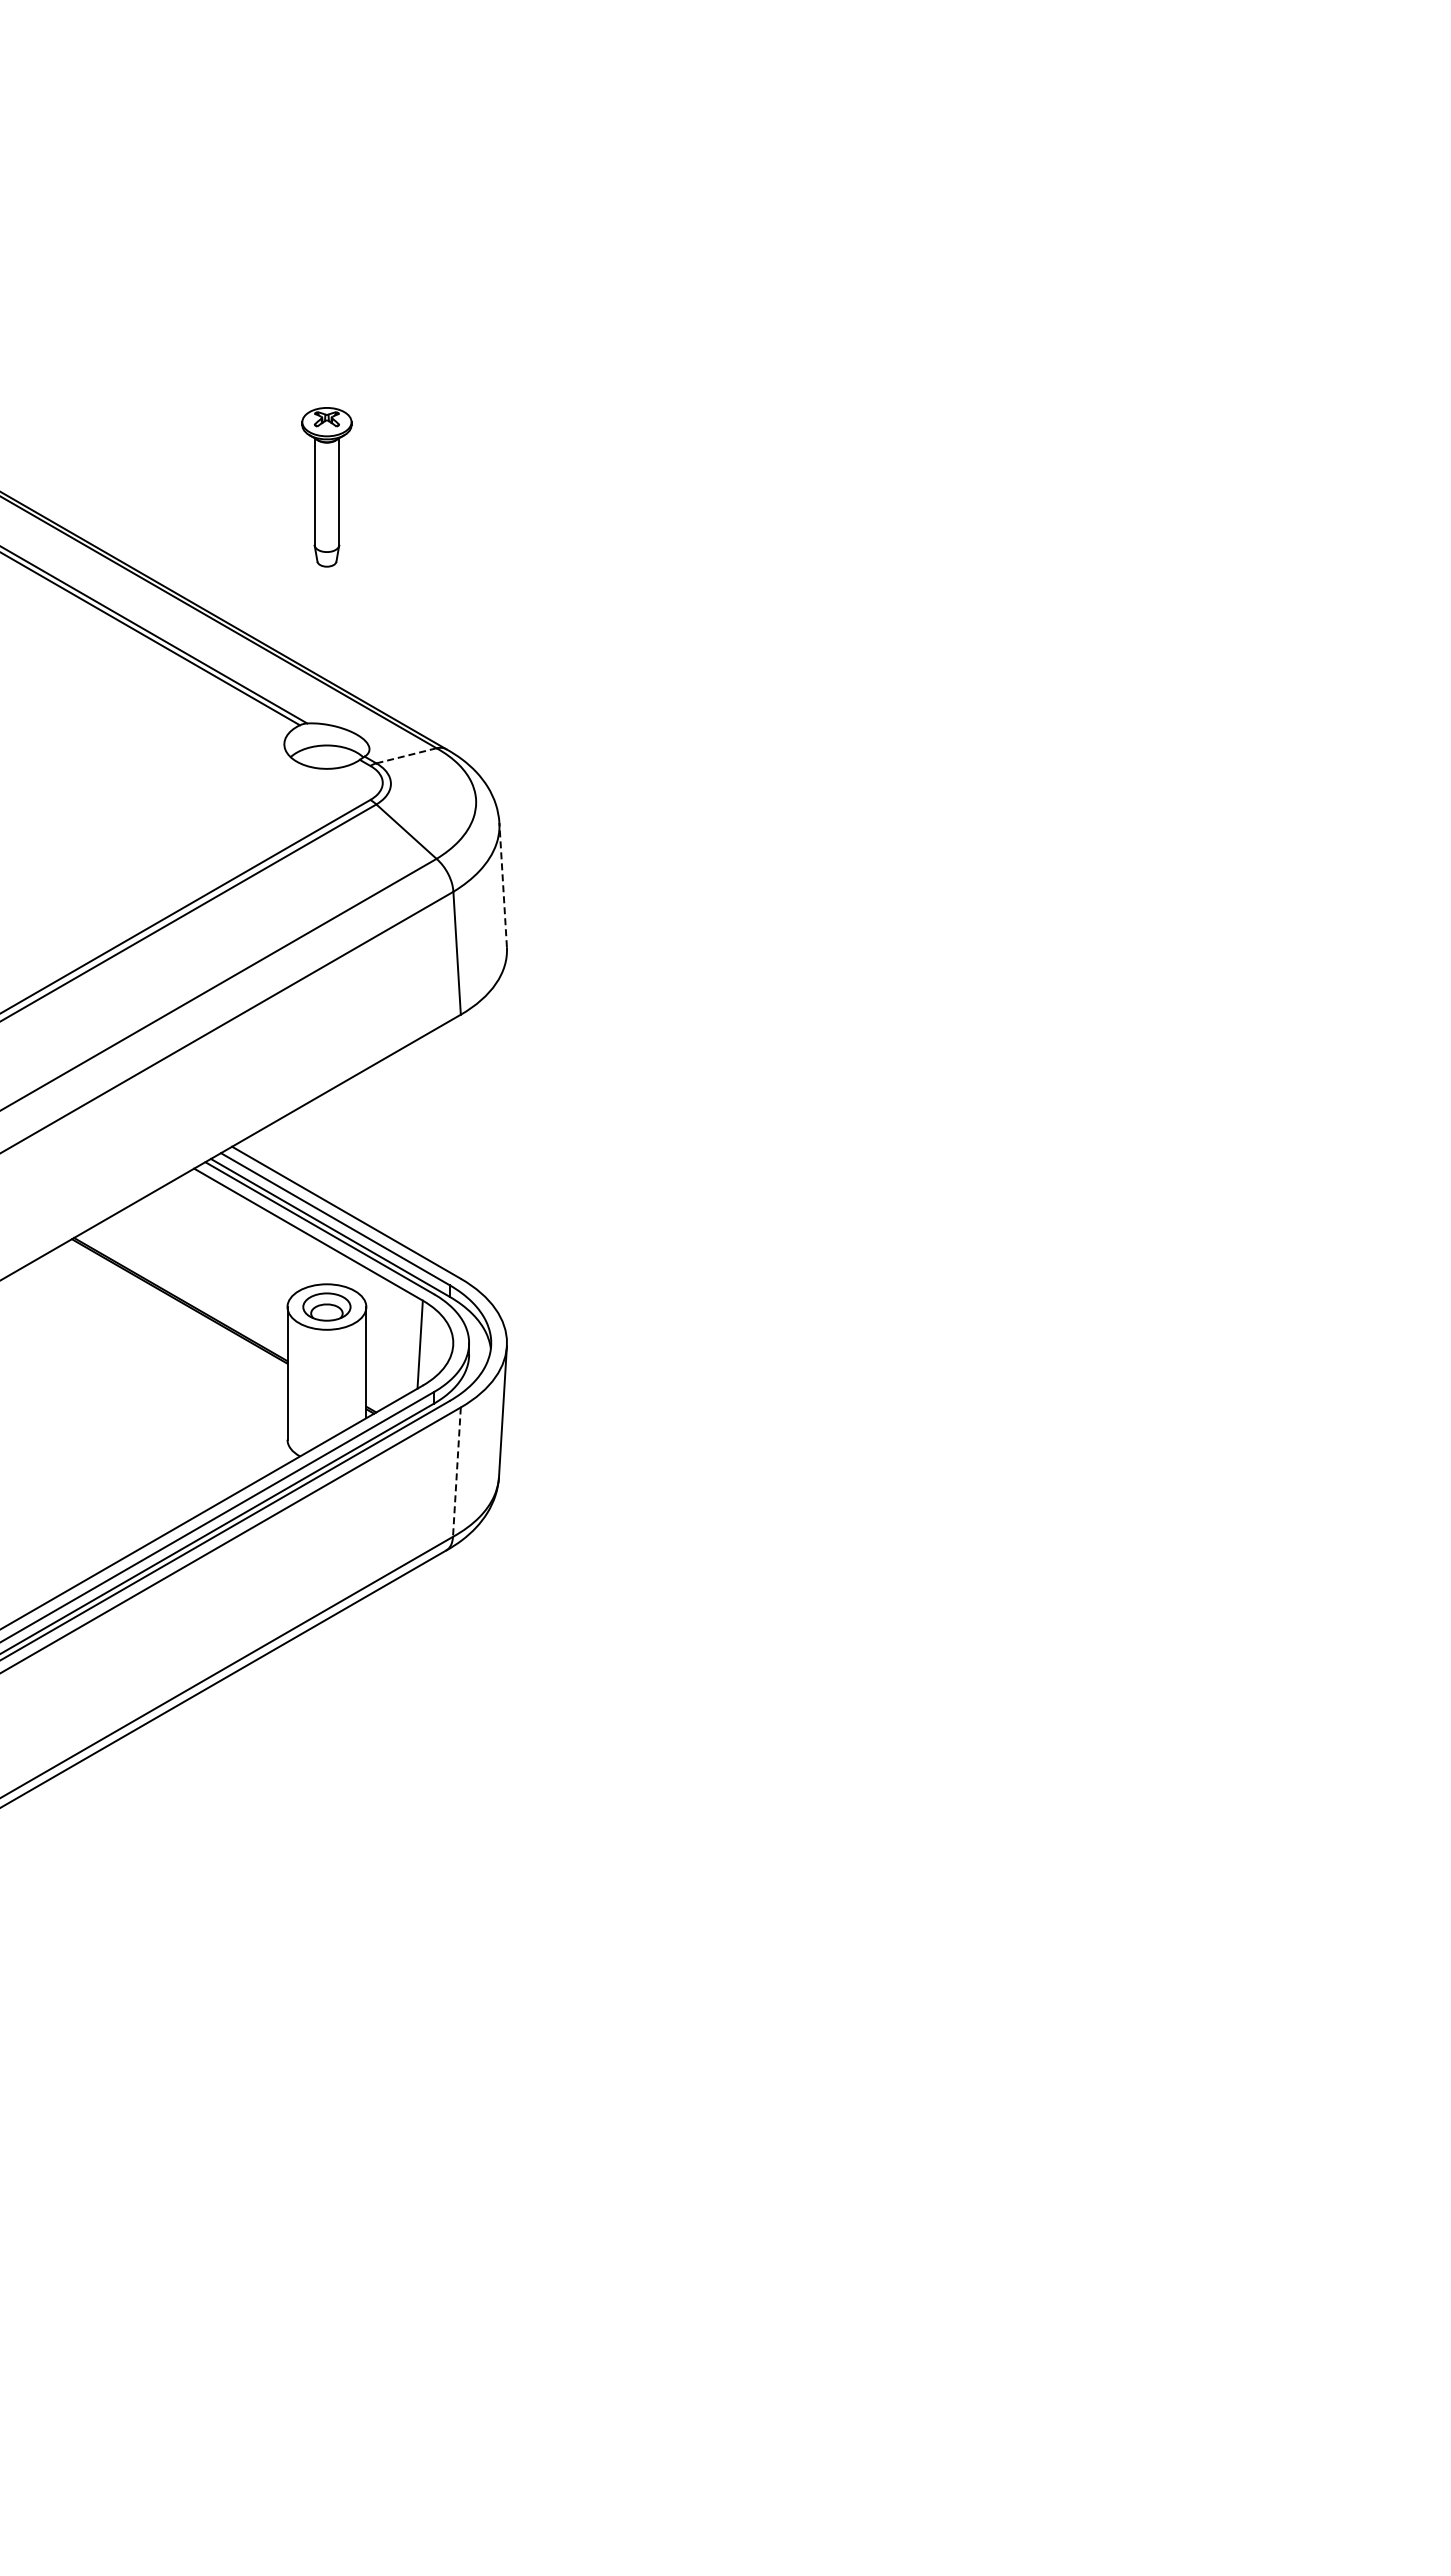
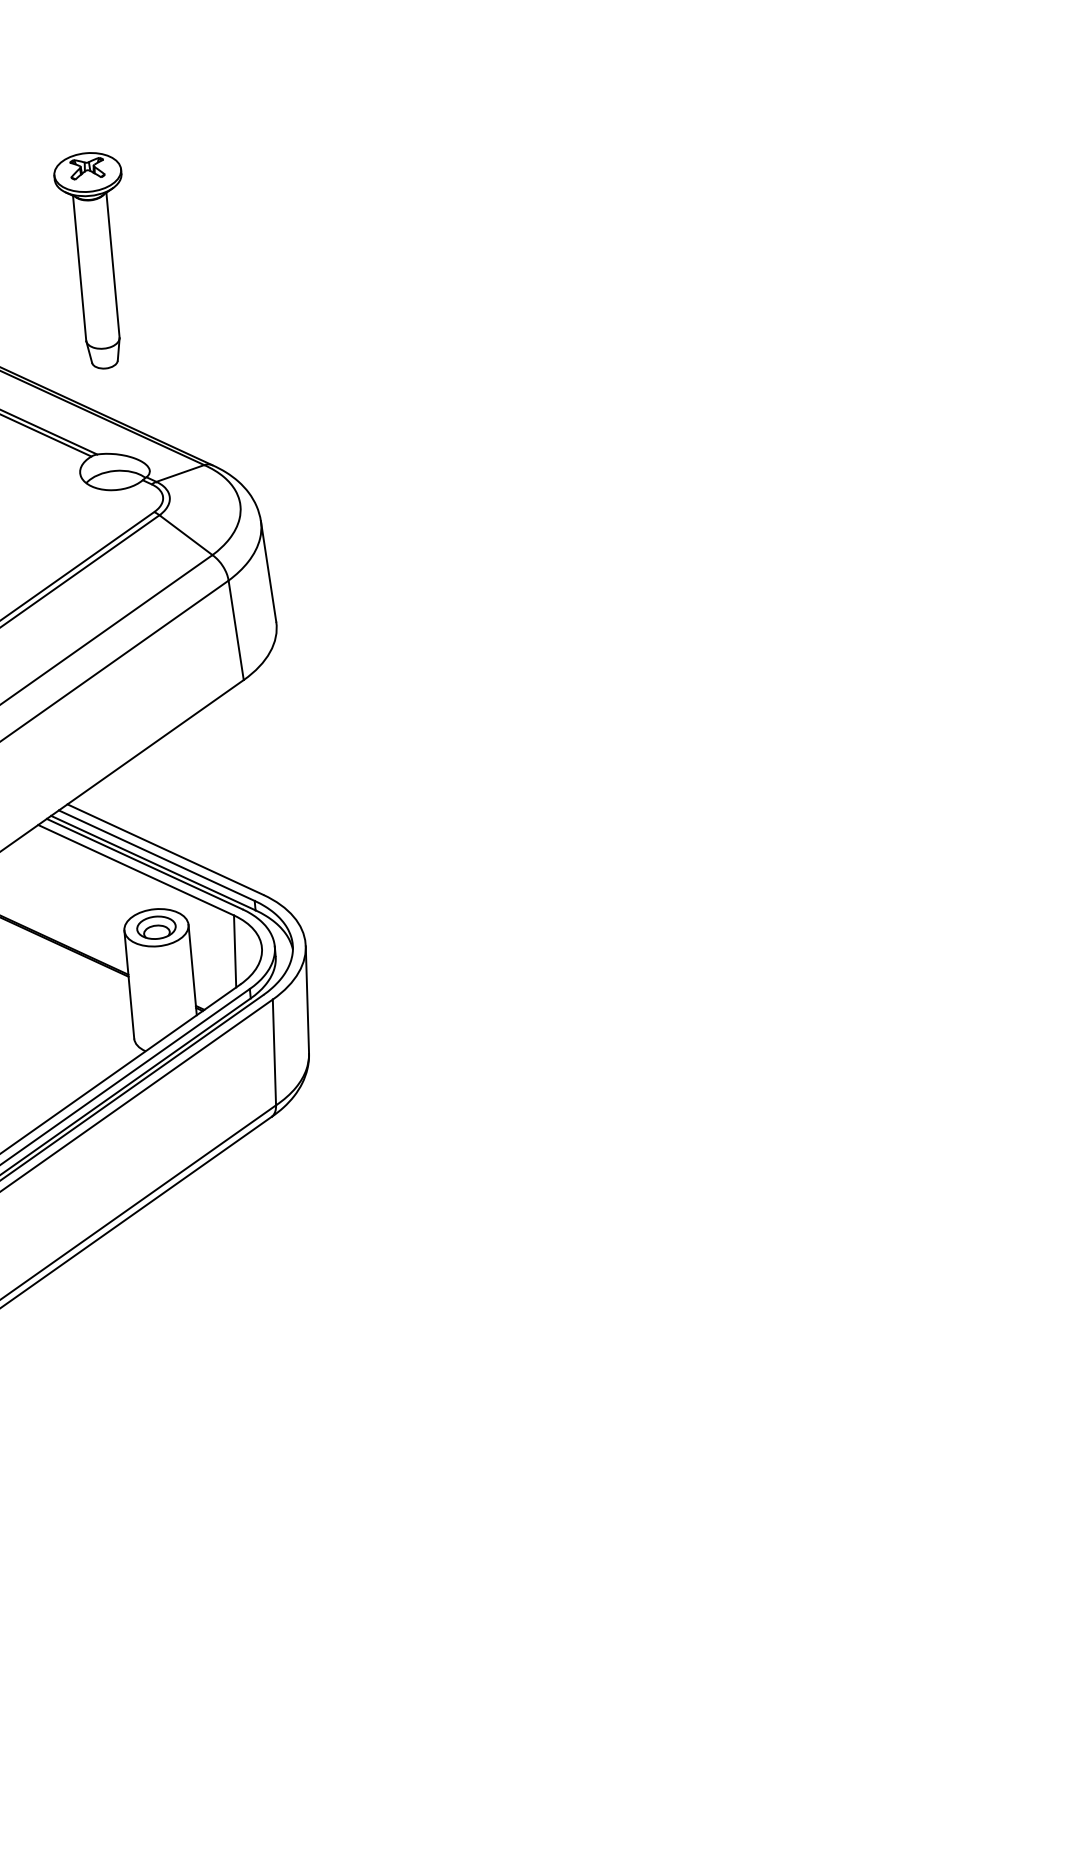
part: (326, 487) -> (95, 261), size x1.67
line: (406, 755) -> (180, 473), dashed -> solid
line: (503, 884) -> (268, 570), dashed -> solid
line: (456, 1472) -> (274, 1052), dashed -> solid

